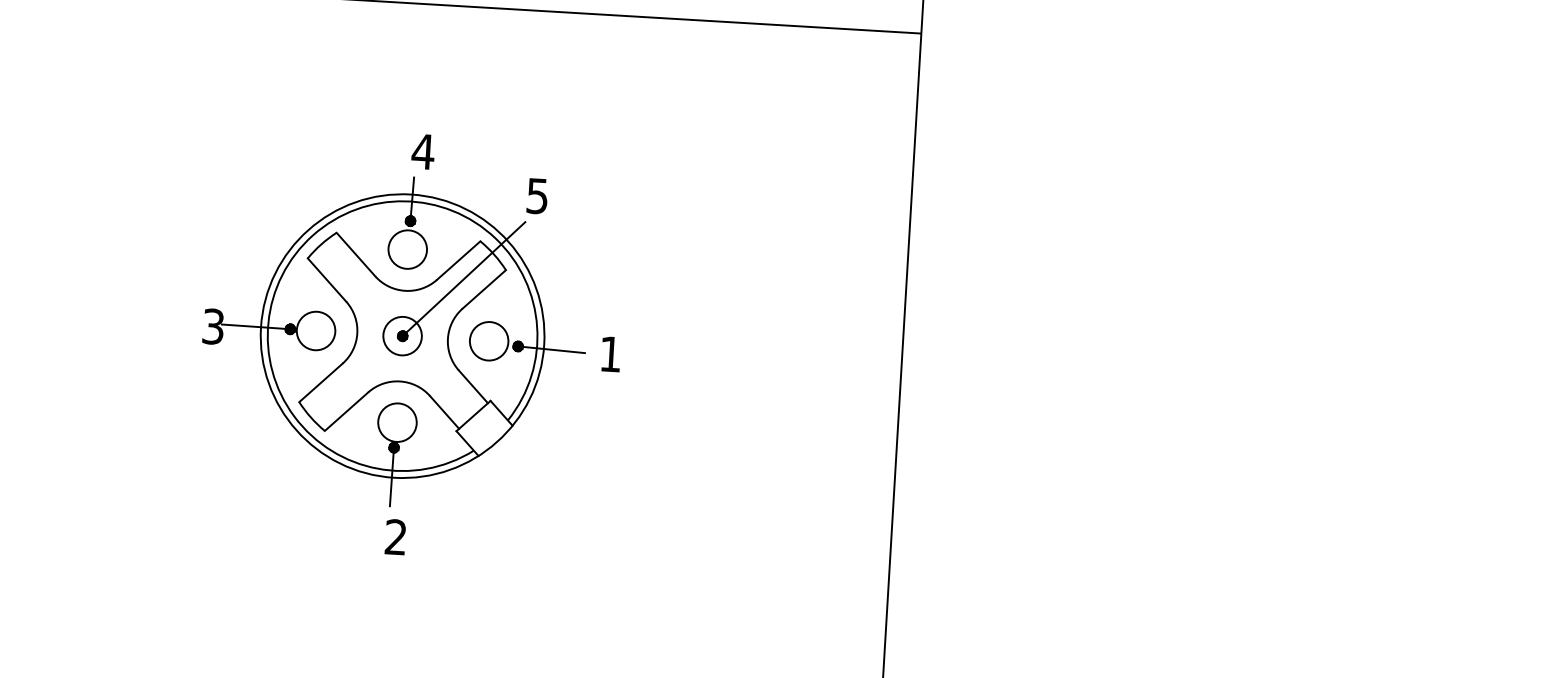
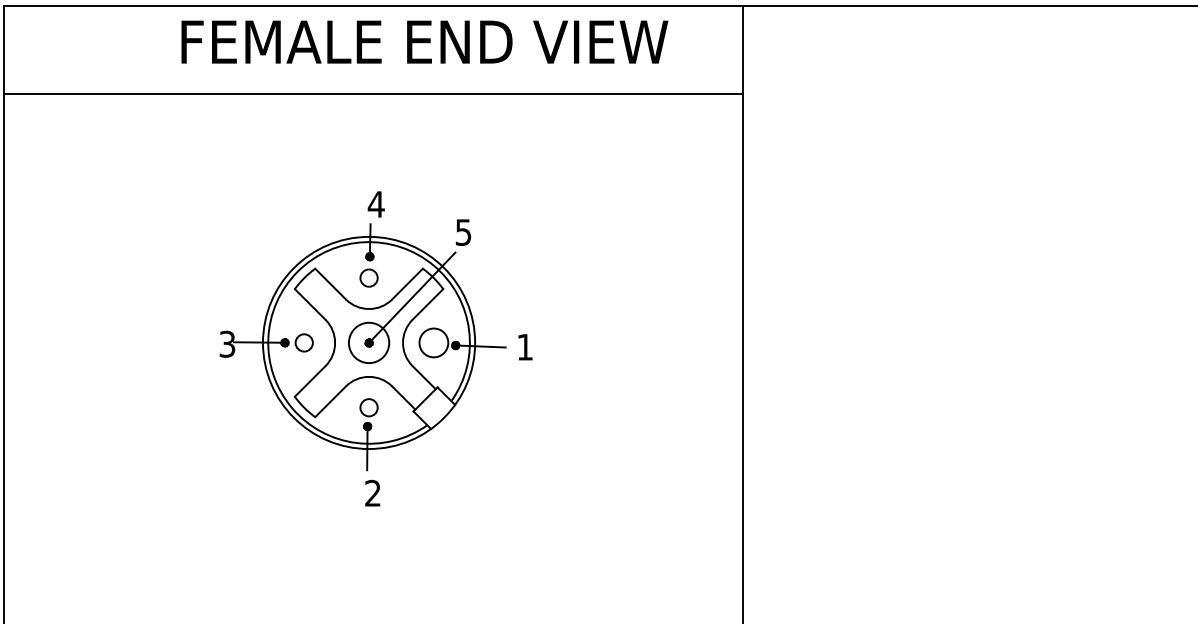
circle: (407, 248) -> (368, 277), size x0.6
circle: (315, 330) -> (303, 342), size x0.6
circle: (401, 335) -> (368, 342), size x1.4
circle: (396, 422) -> (368, 407), size x0.6

